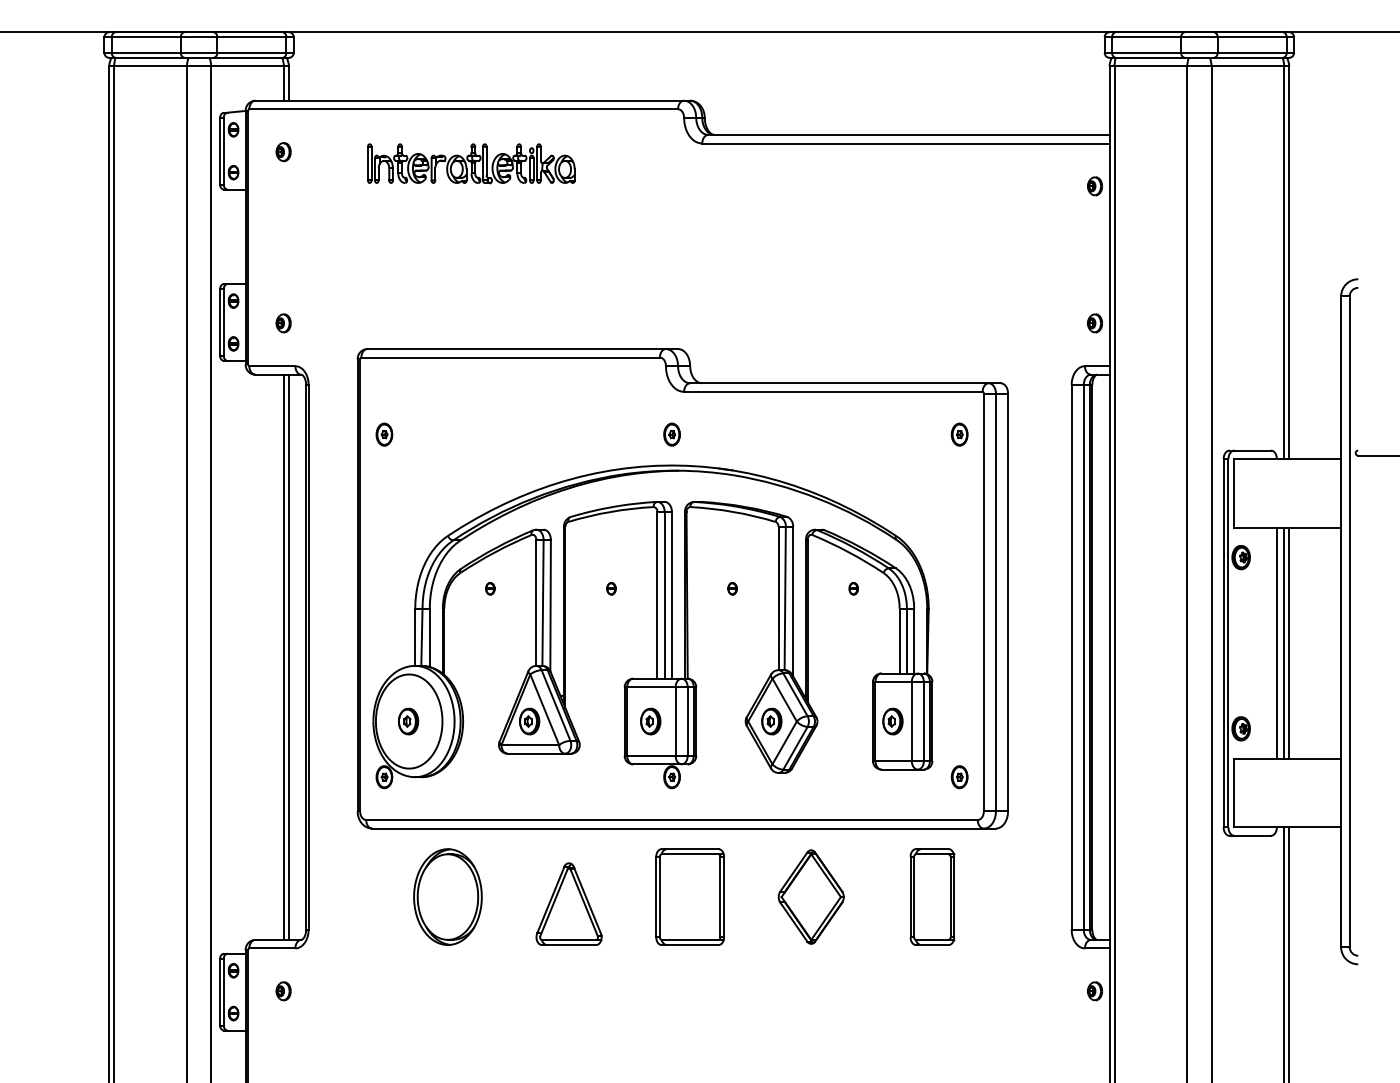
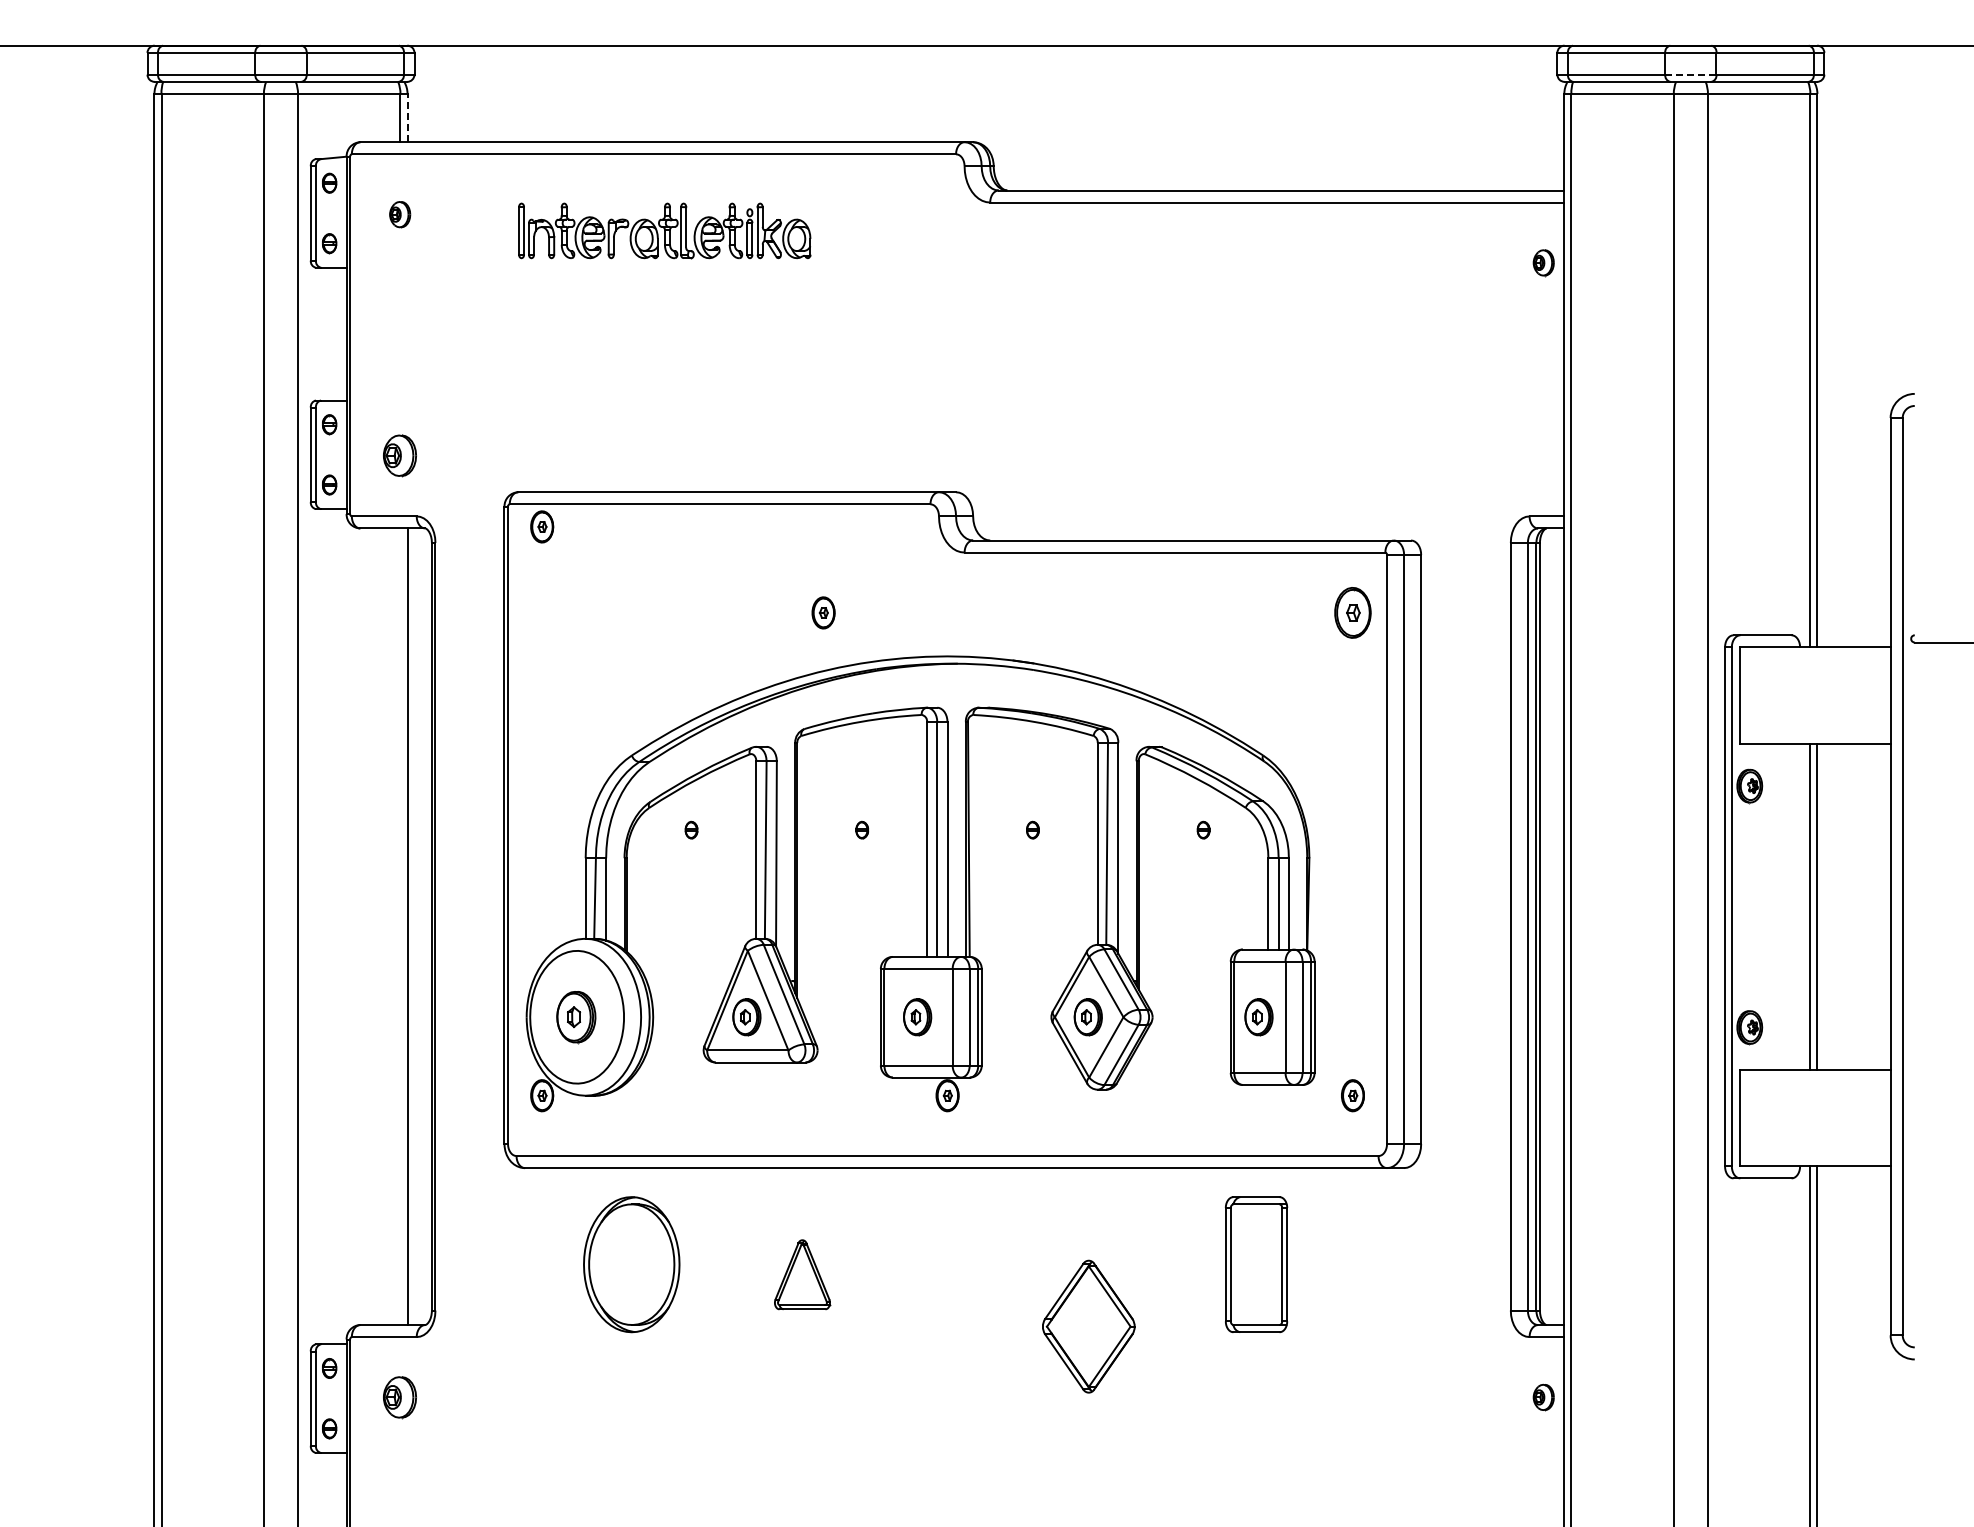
line: (1199, 52) -> (1690, 74), solid -> dashed
line: (288, 83) -> (407, 117), solid -> dashed
part: (283, 323) -> (400, 456), size x1.6
part: (1094, 323) -> (1543, 456), removed
part: (384, 434) -> (542, 526), moved
part: (671, 434) -> (823, 612), moved
part: (959, 434) -> (1352, 612), size x1.6
line: (1277, 642) -> (1800, 906), removed
line: (283, 657) -> (400, 926), removed
part: (408, 721) -> (575, 1017), size x1.4
part: (689, 896) -> (972, 1264), removed
part: (811, 896) -> (1088, 1326), moved
part: (932, 896) -> (1256, 1264), moved
part: (569, 904) -> (802, 1274), size x0.6
part: (283, 991) -> (400, 1397), size x1.6

